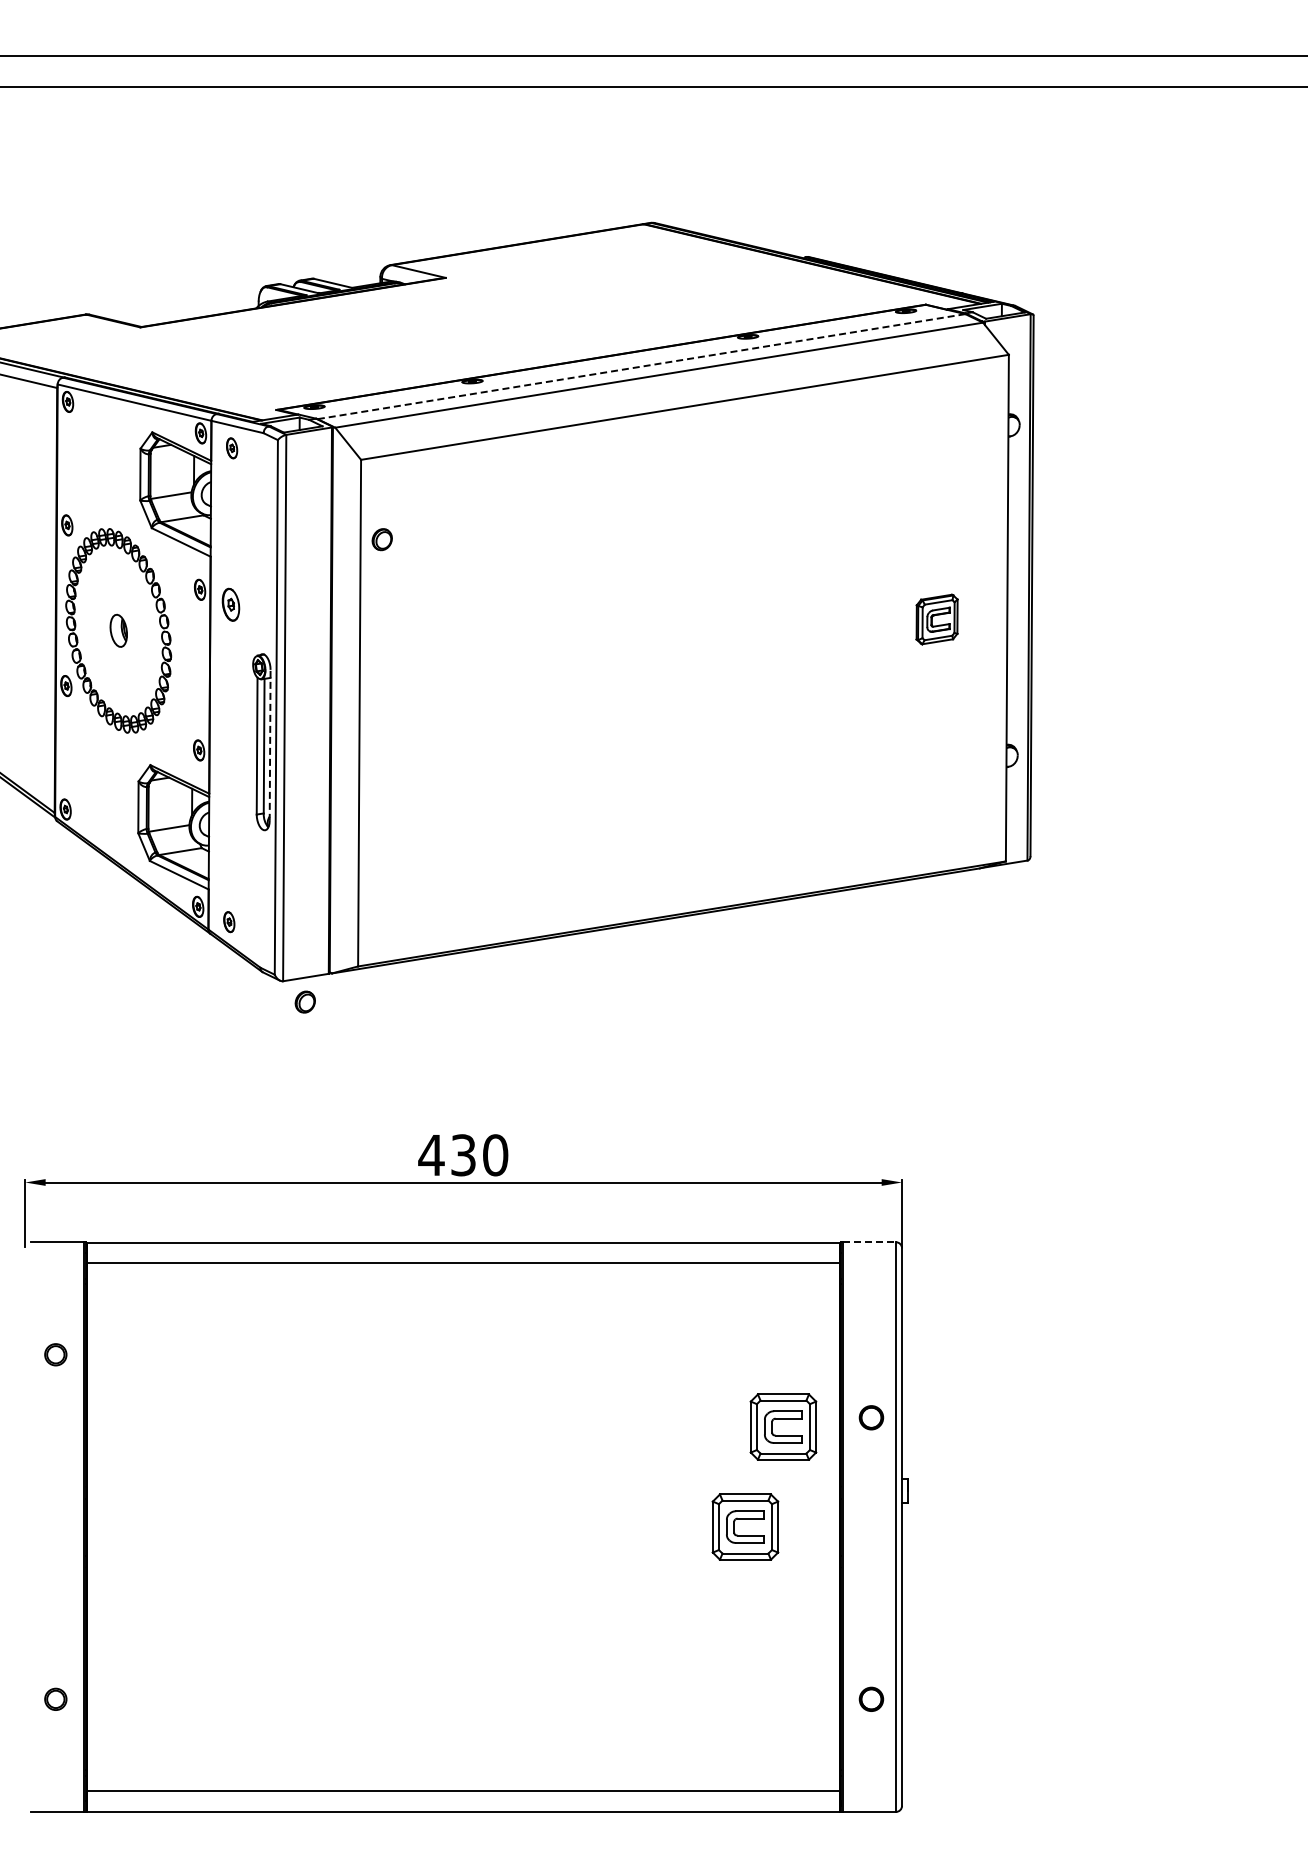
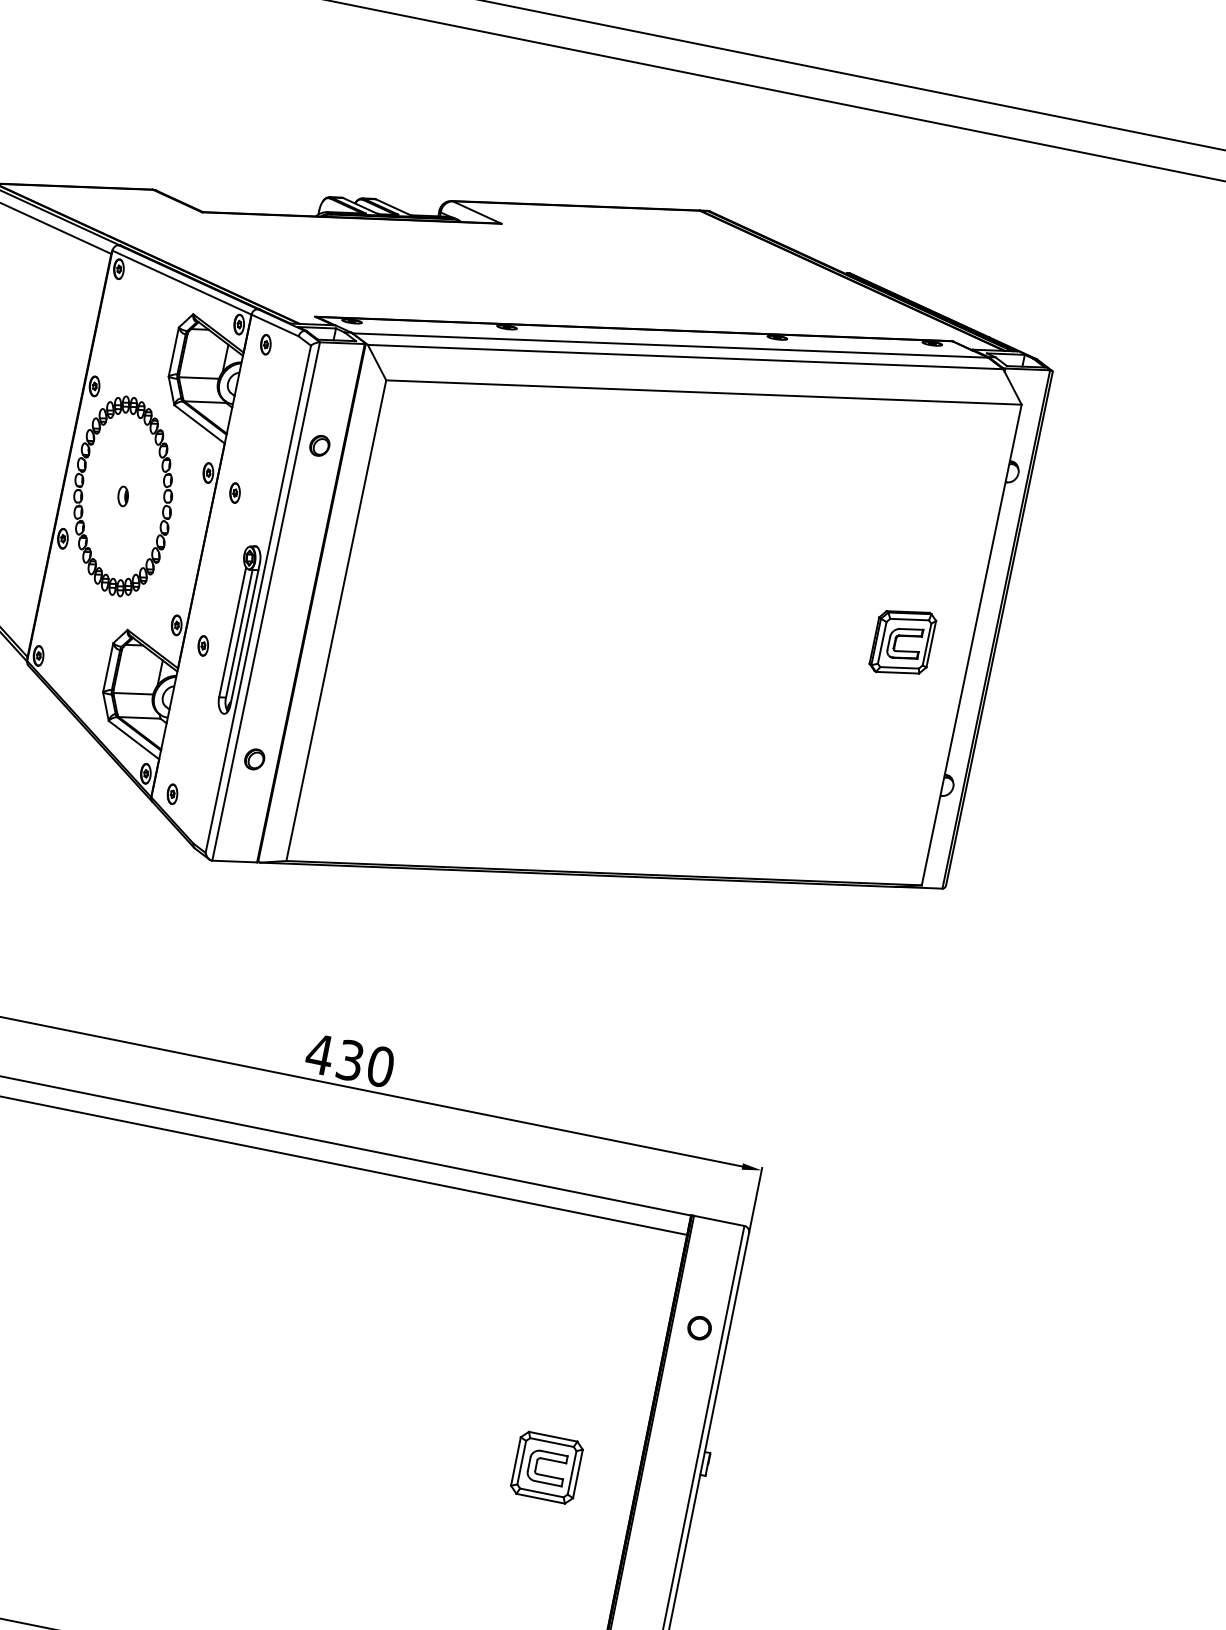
line: (641, 366) -> (670, 345), dashed -> solid
part: (381, 539) -> (319, 445), moved
part: (231, 604) -> (235, 492), size x0.62
part: (936, 619) -> (902, 642), size x1.43
part: (118, 630) -> (123, 496), size x0.62
line: (270, 744) -> (245, 633), dashed -> solid
part: (230, 765) -> (203, 645), added
part: (304, 1001) -> (254, 758), moved
line: (869, 1242) -> (719, 1221), dashed -> solid
part: (871, 1417) -> (699, 1327), moved
part: (783, 1426) -> (602, 1379), removed

